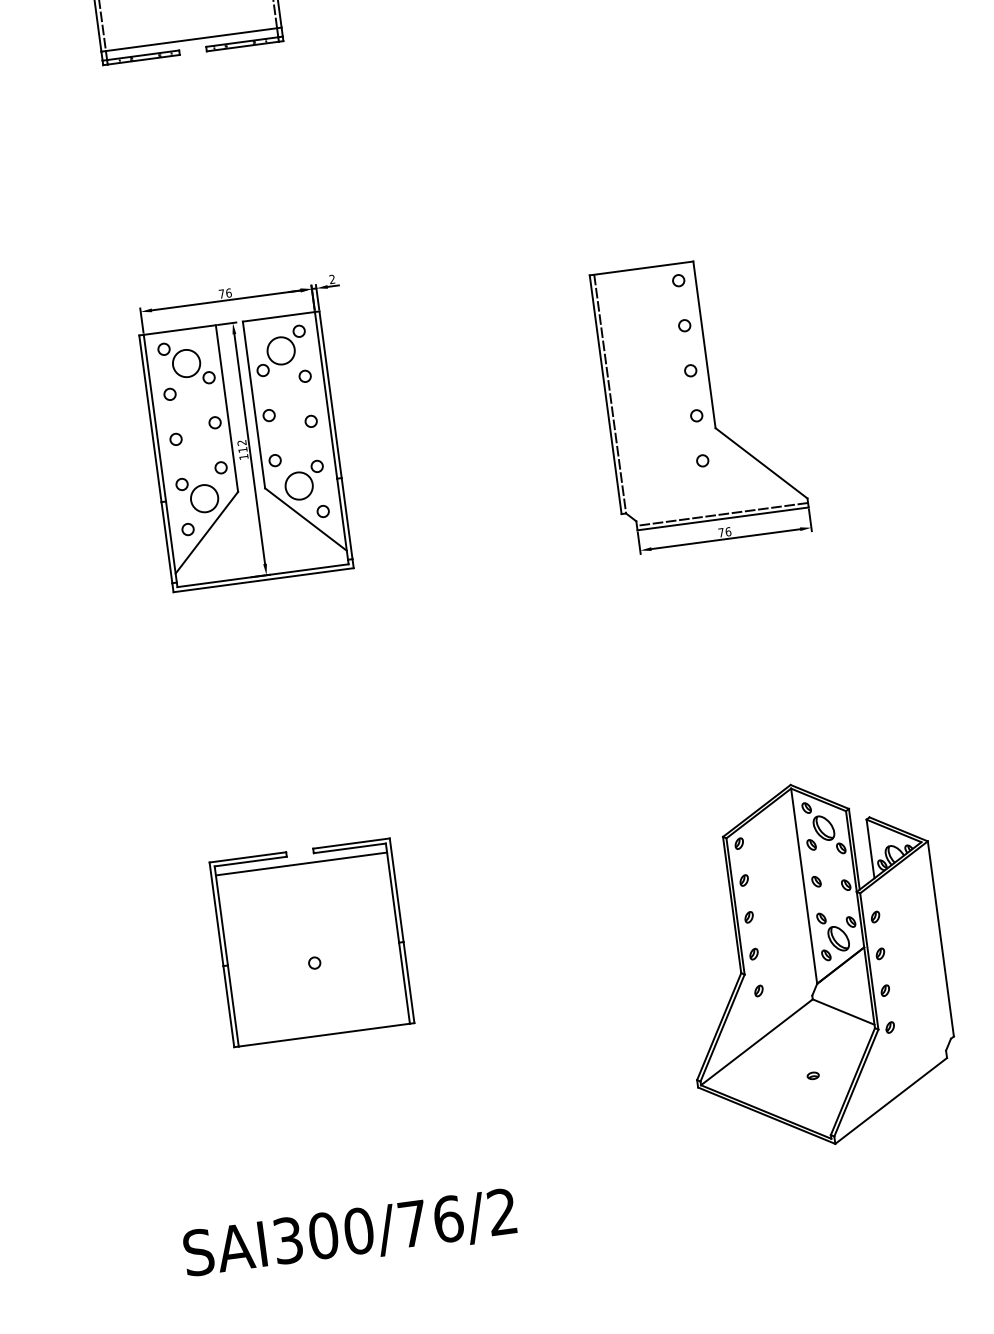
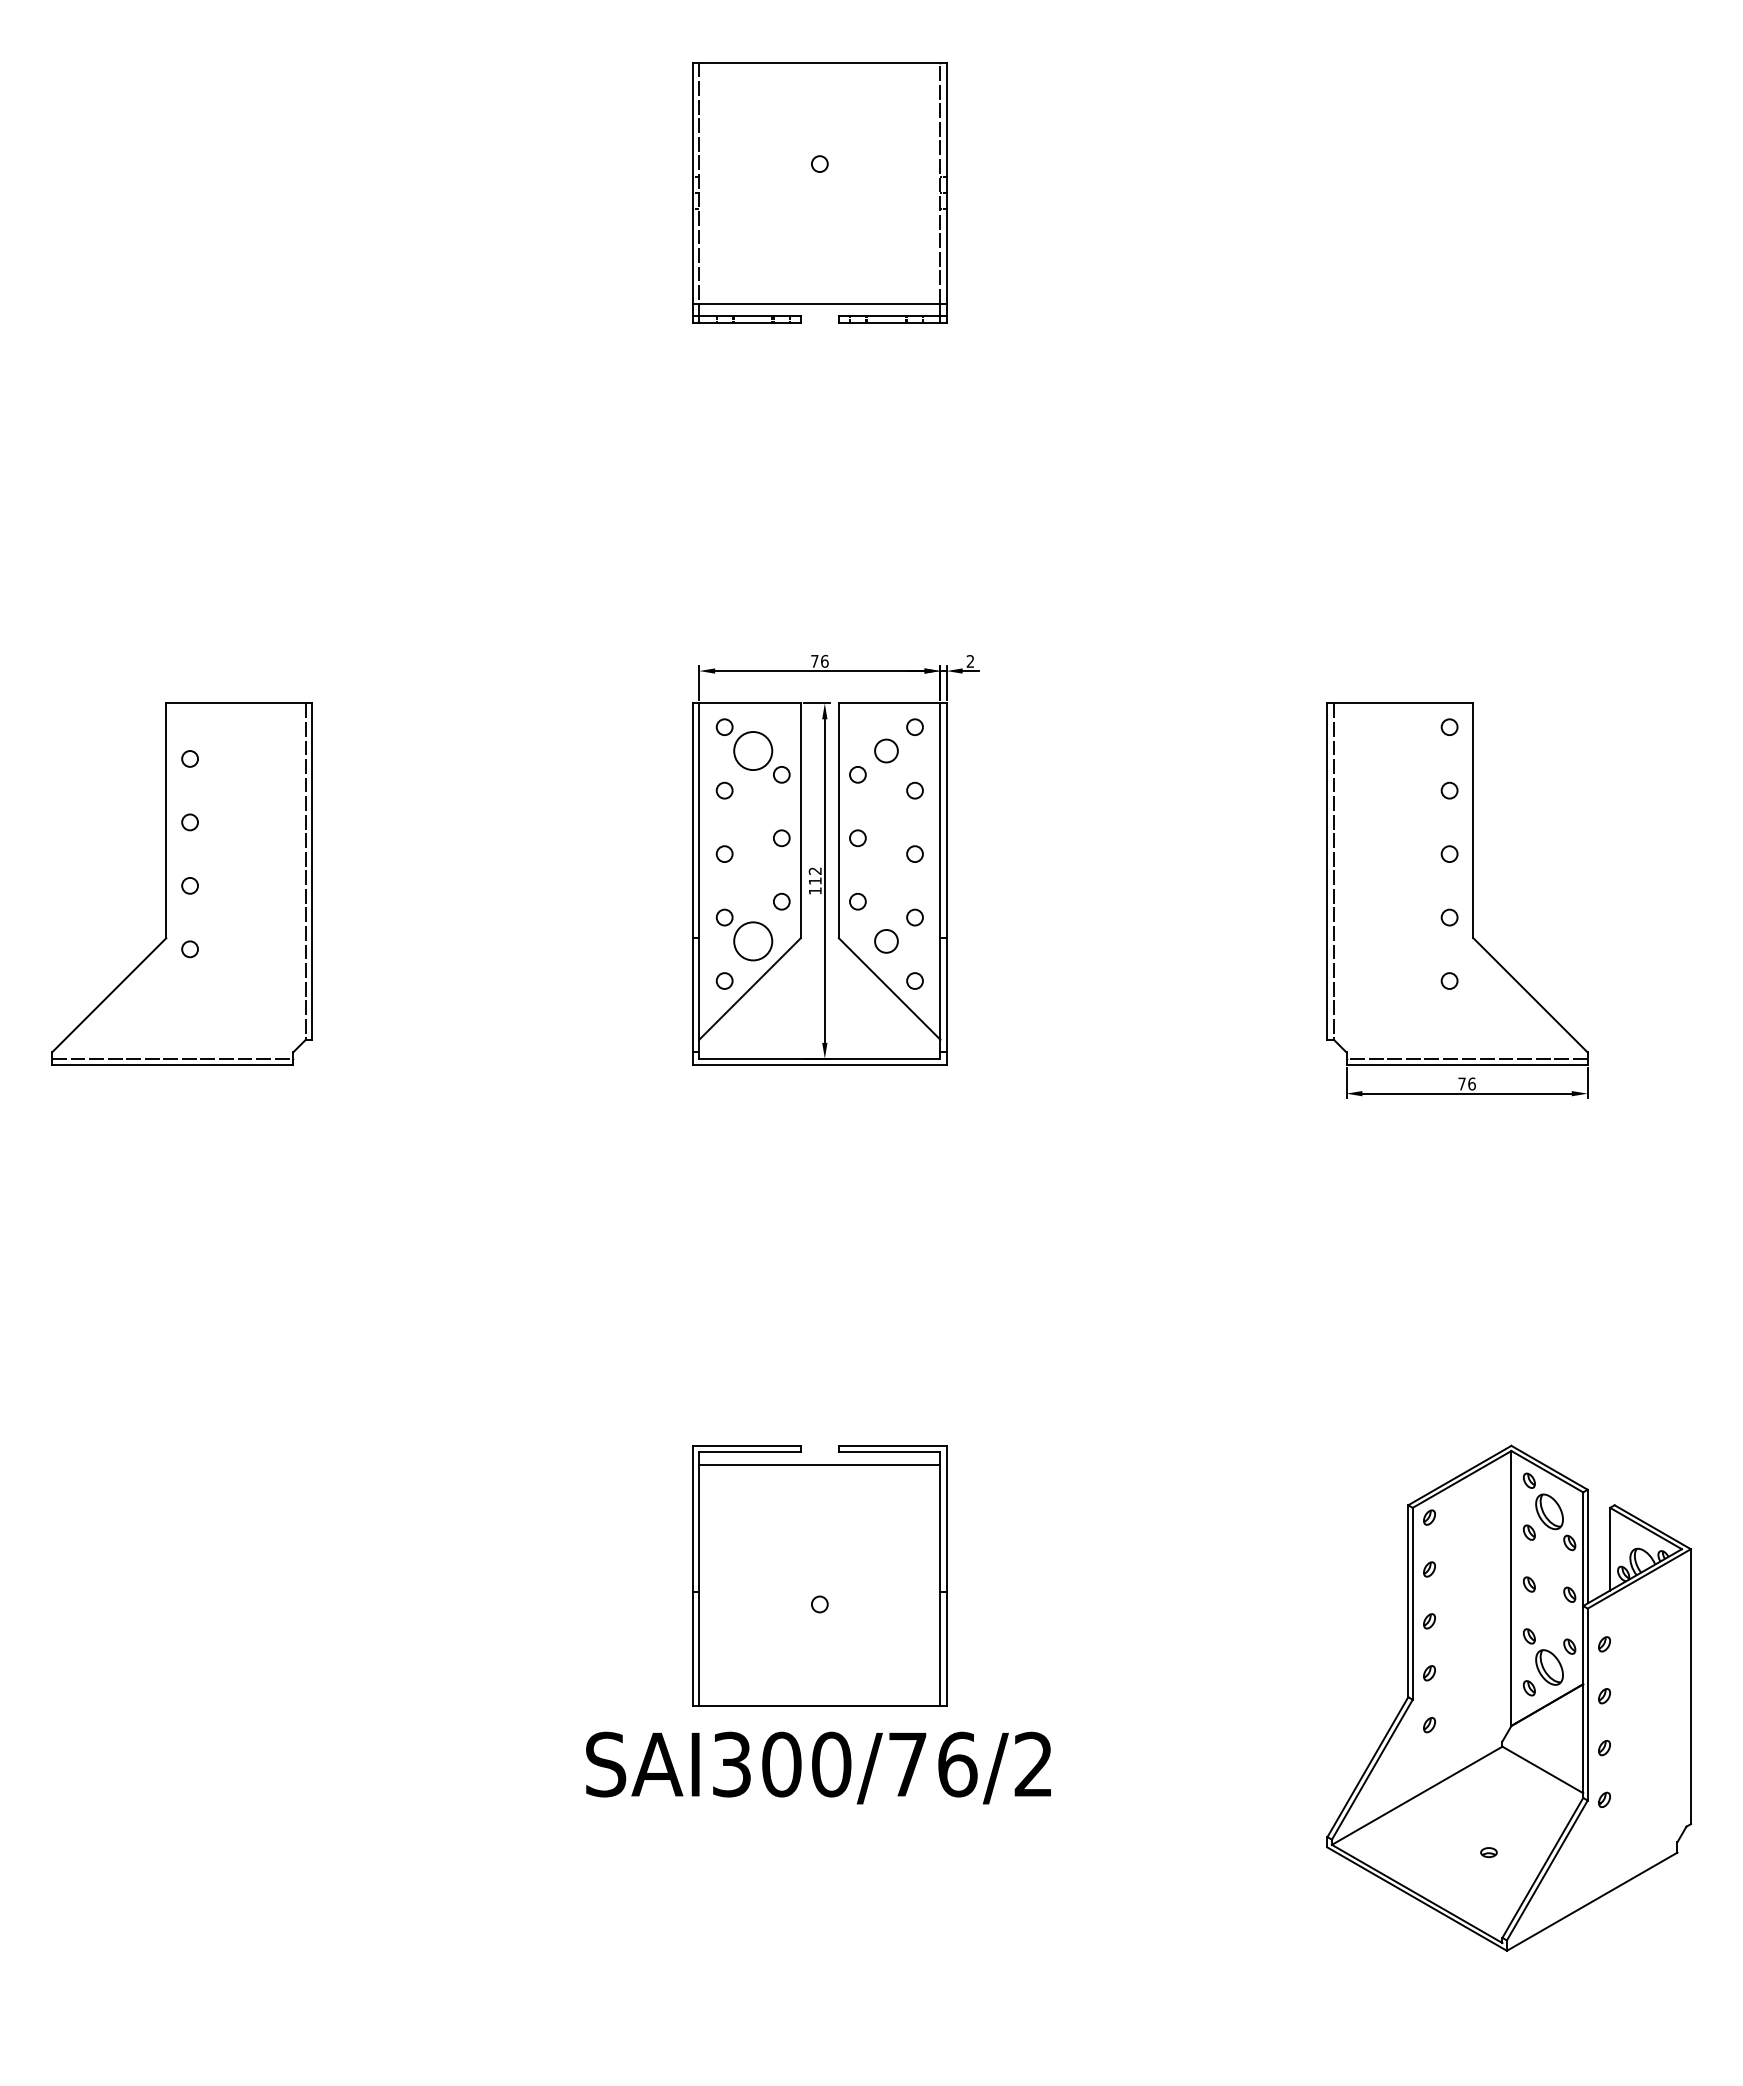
circle: (281, 351) -> (886, 751), size x0.6
circle: (299, 486) -> (886, 941), size x0.6
text: (349, 1234) -> (818, 1767), moved

